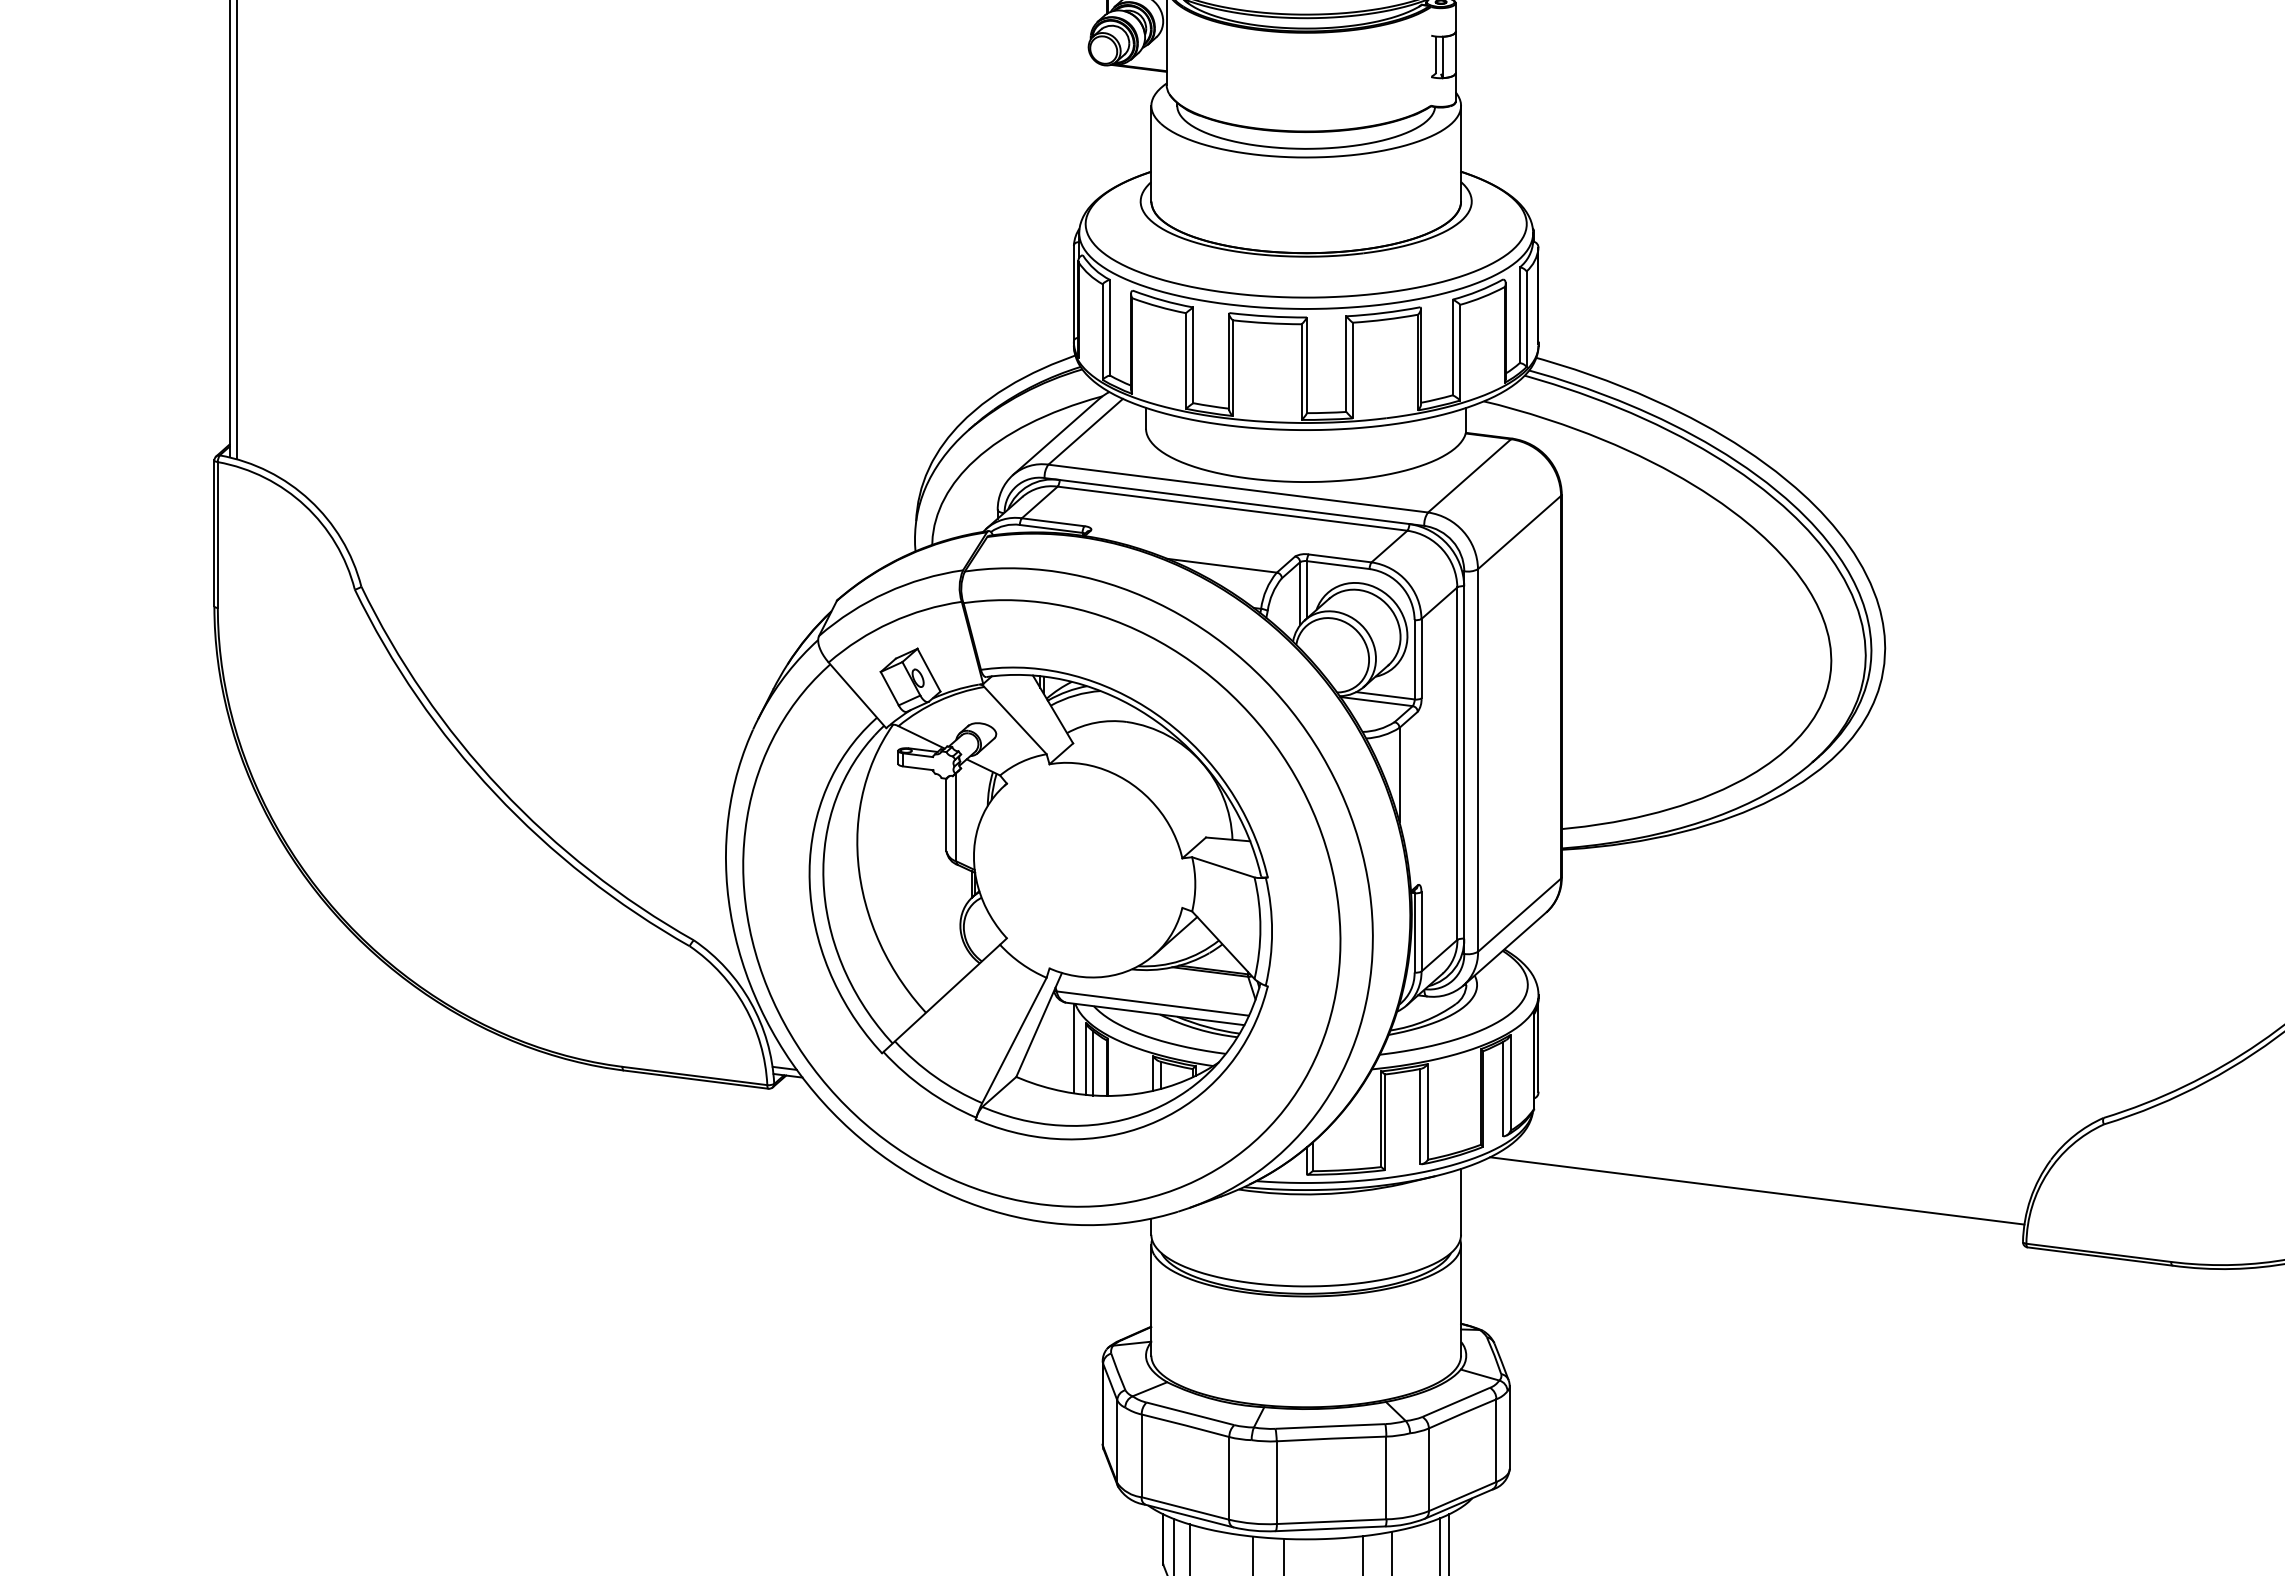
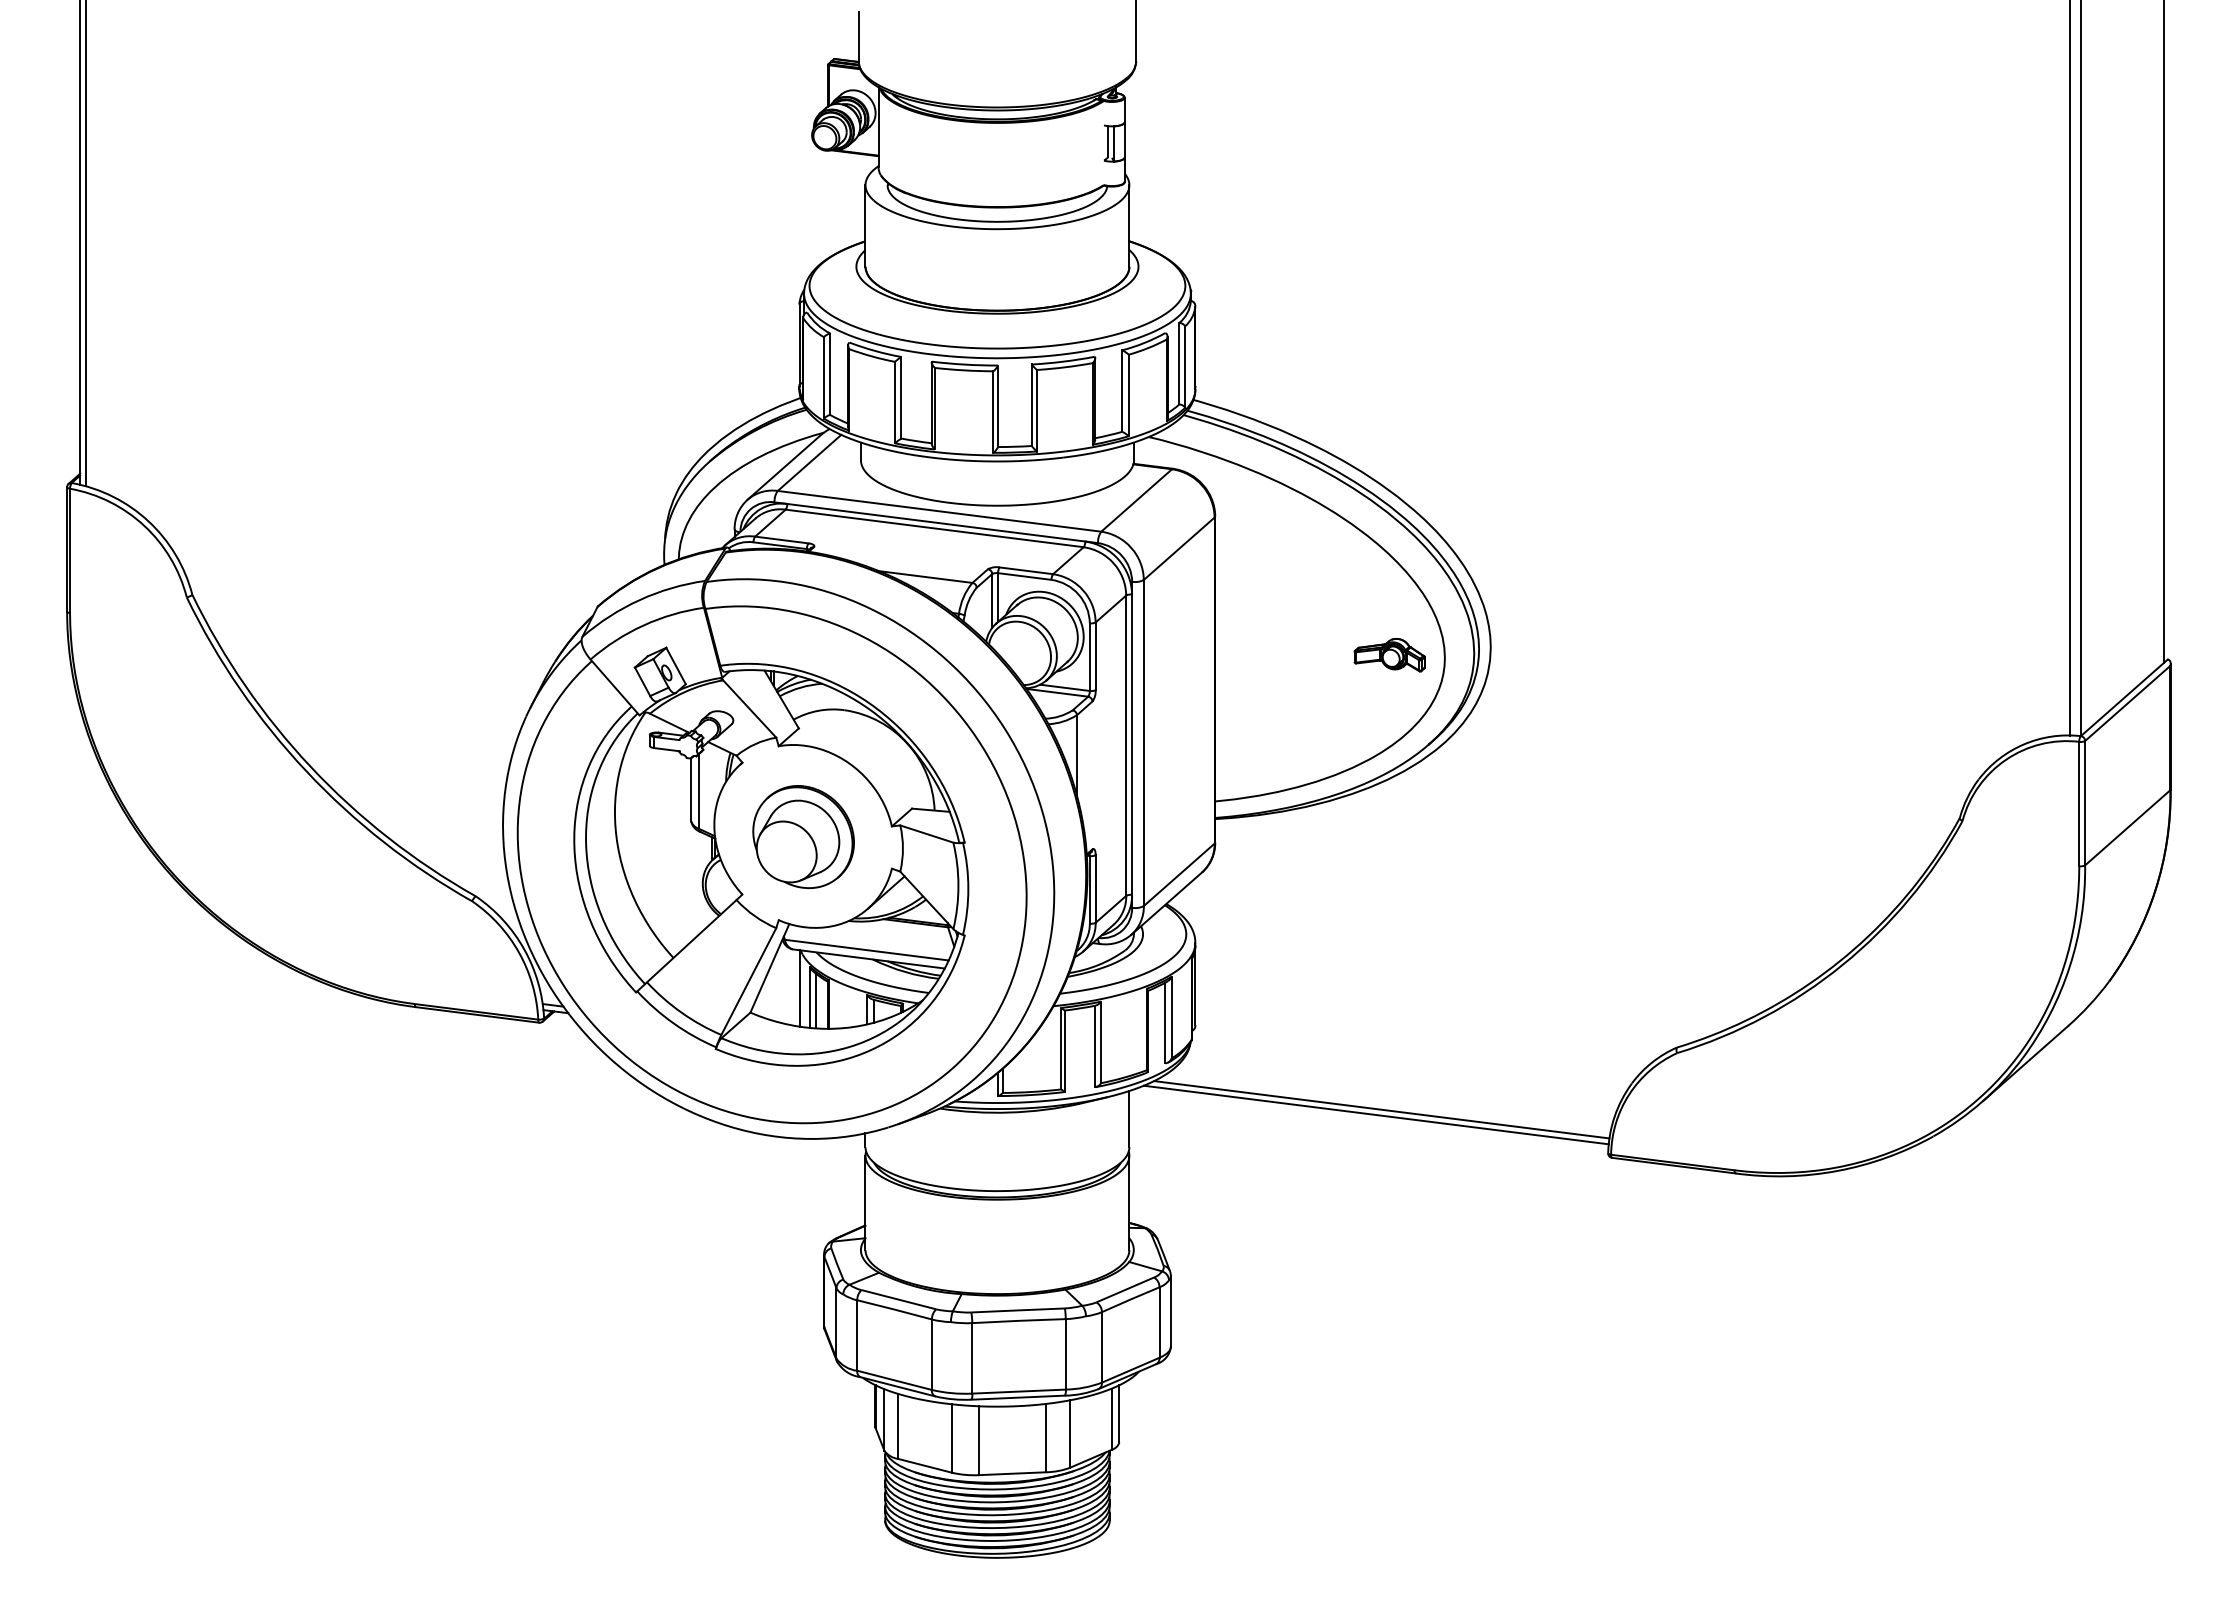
part: (1766, 657) -> (1389, 655), added
part: (1078, 870) -> (803, 836), added
line: (1749, 1196) -> (1375, 1114), added

